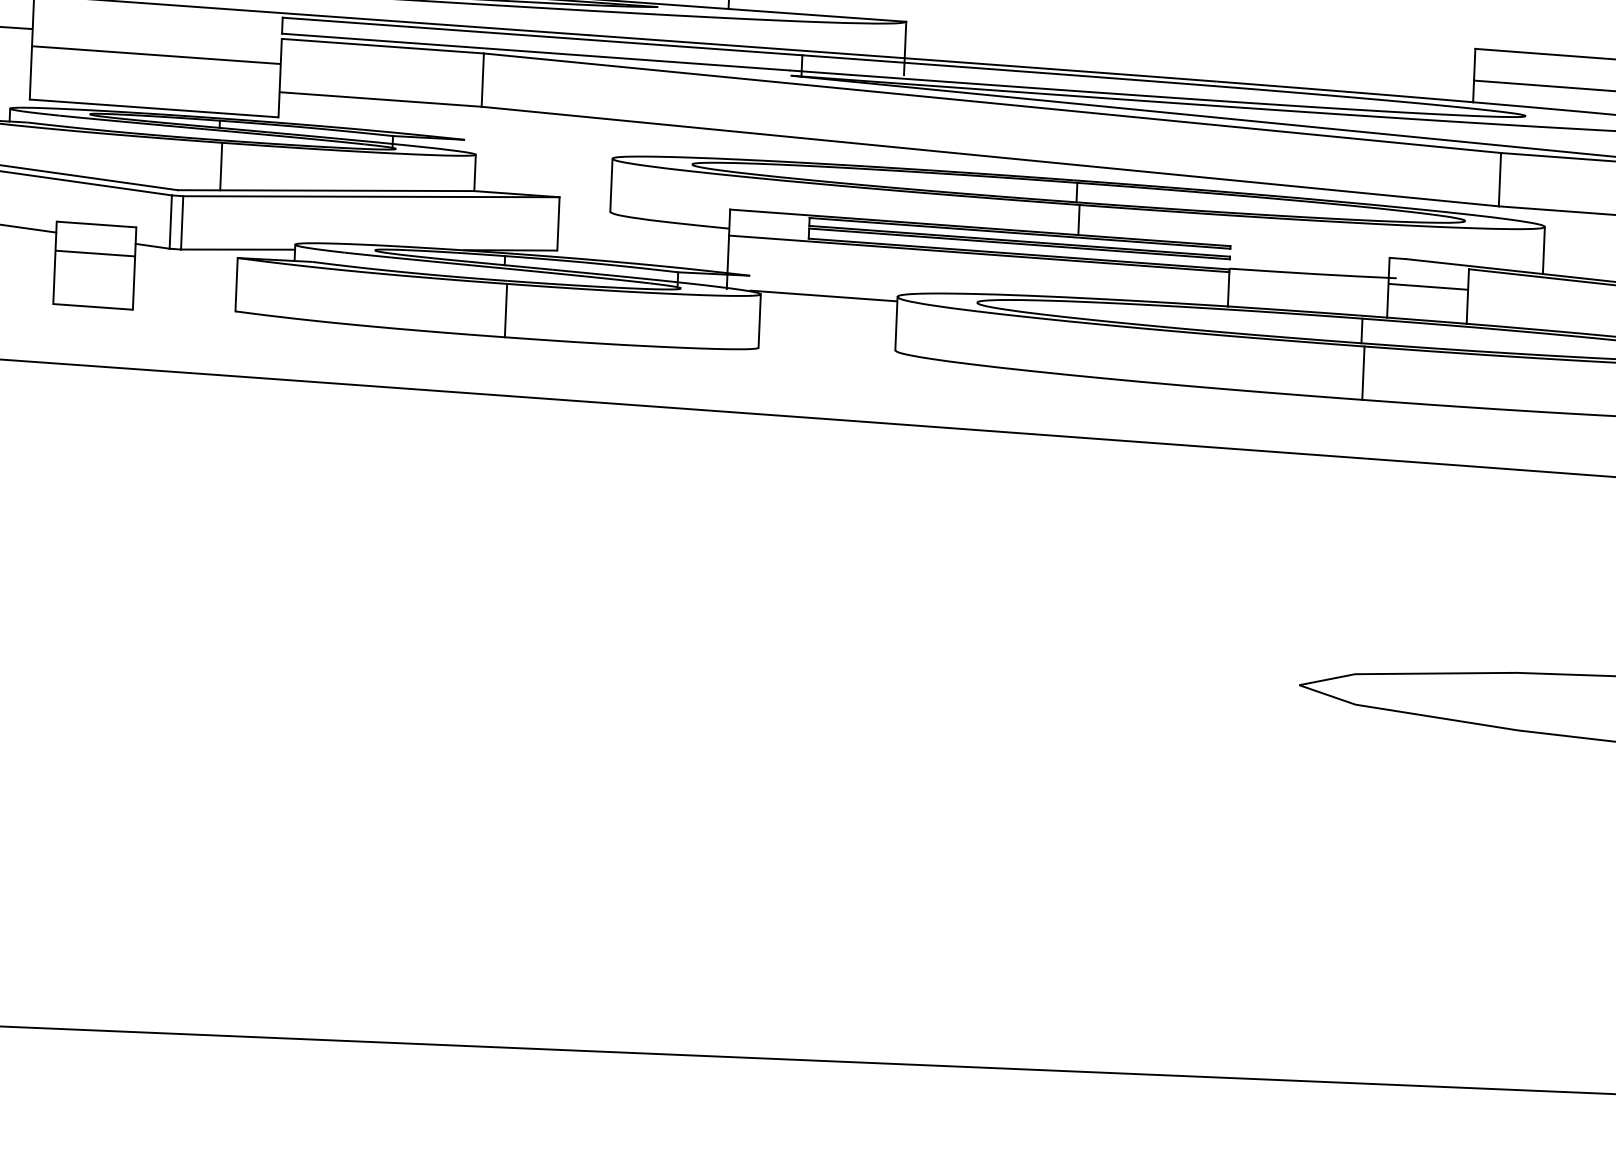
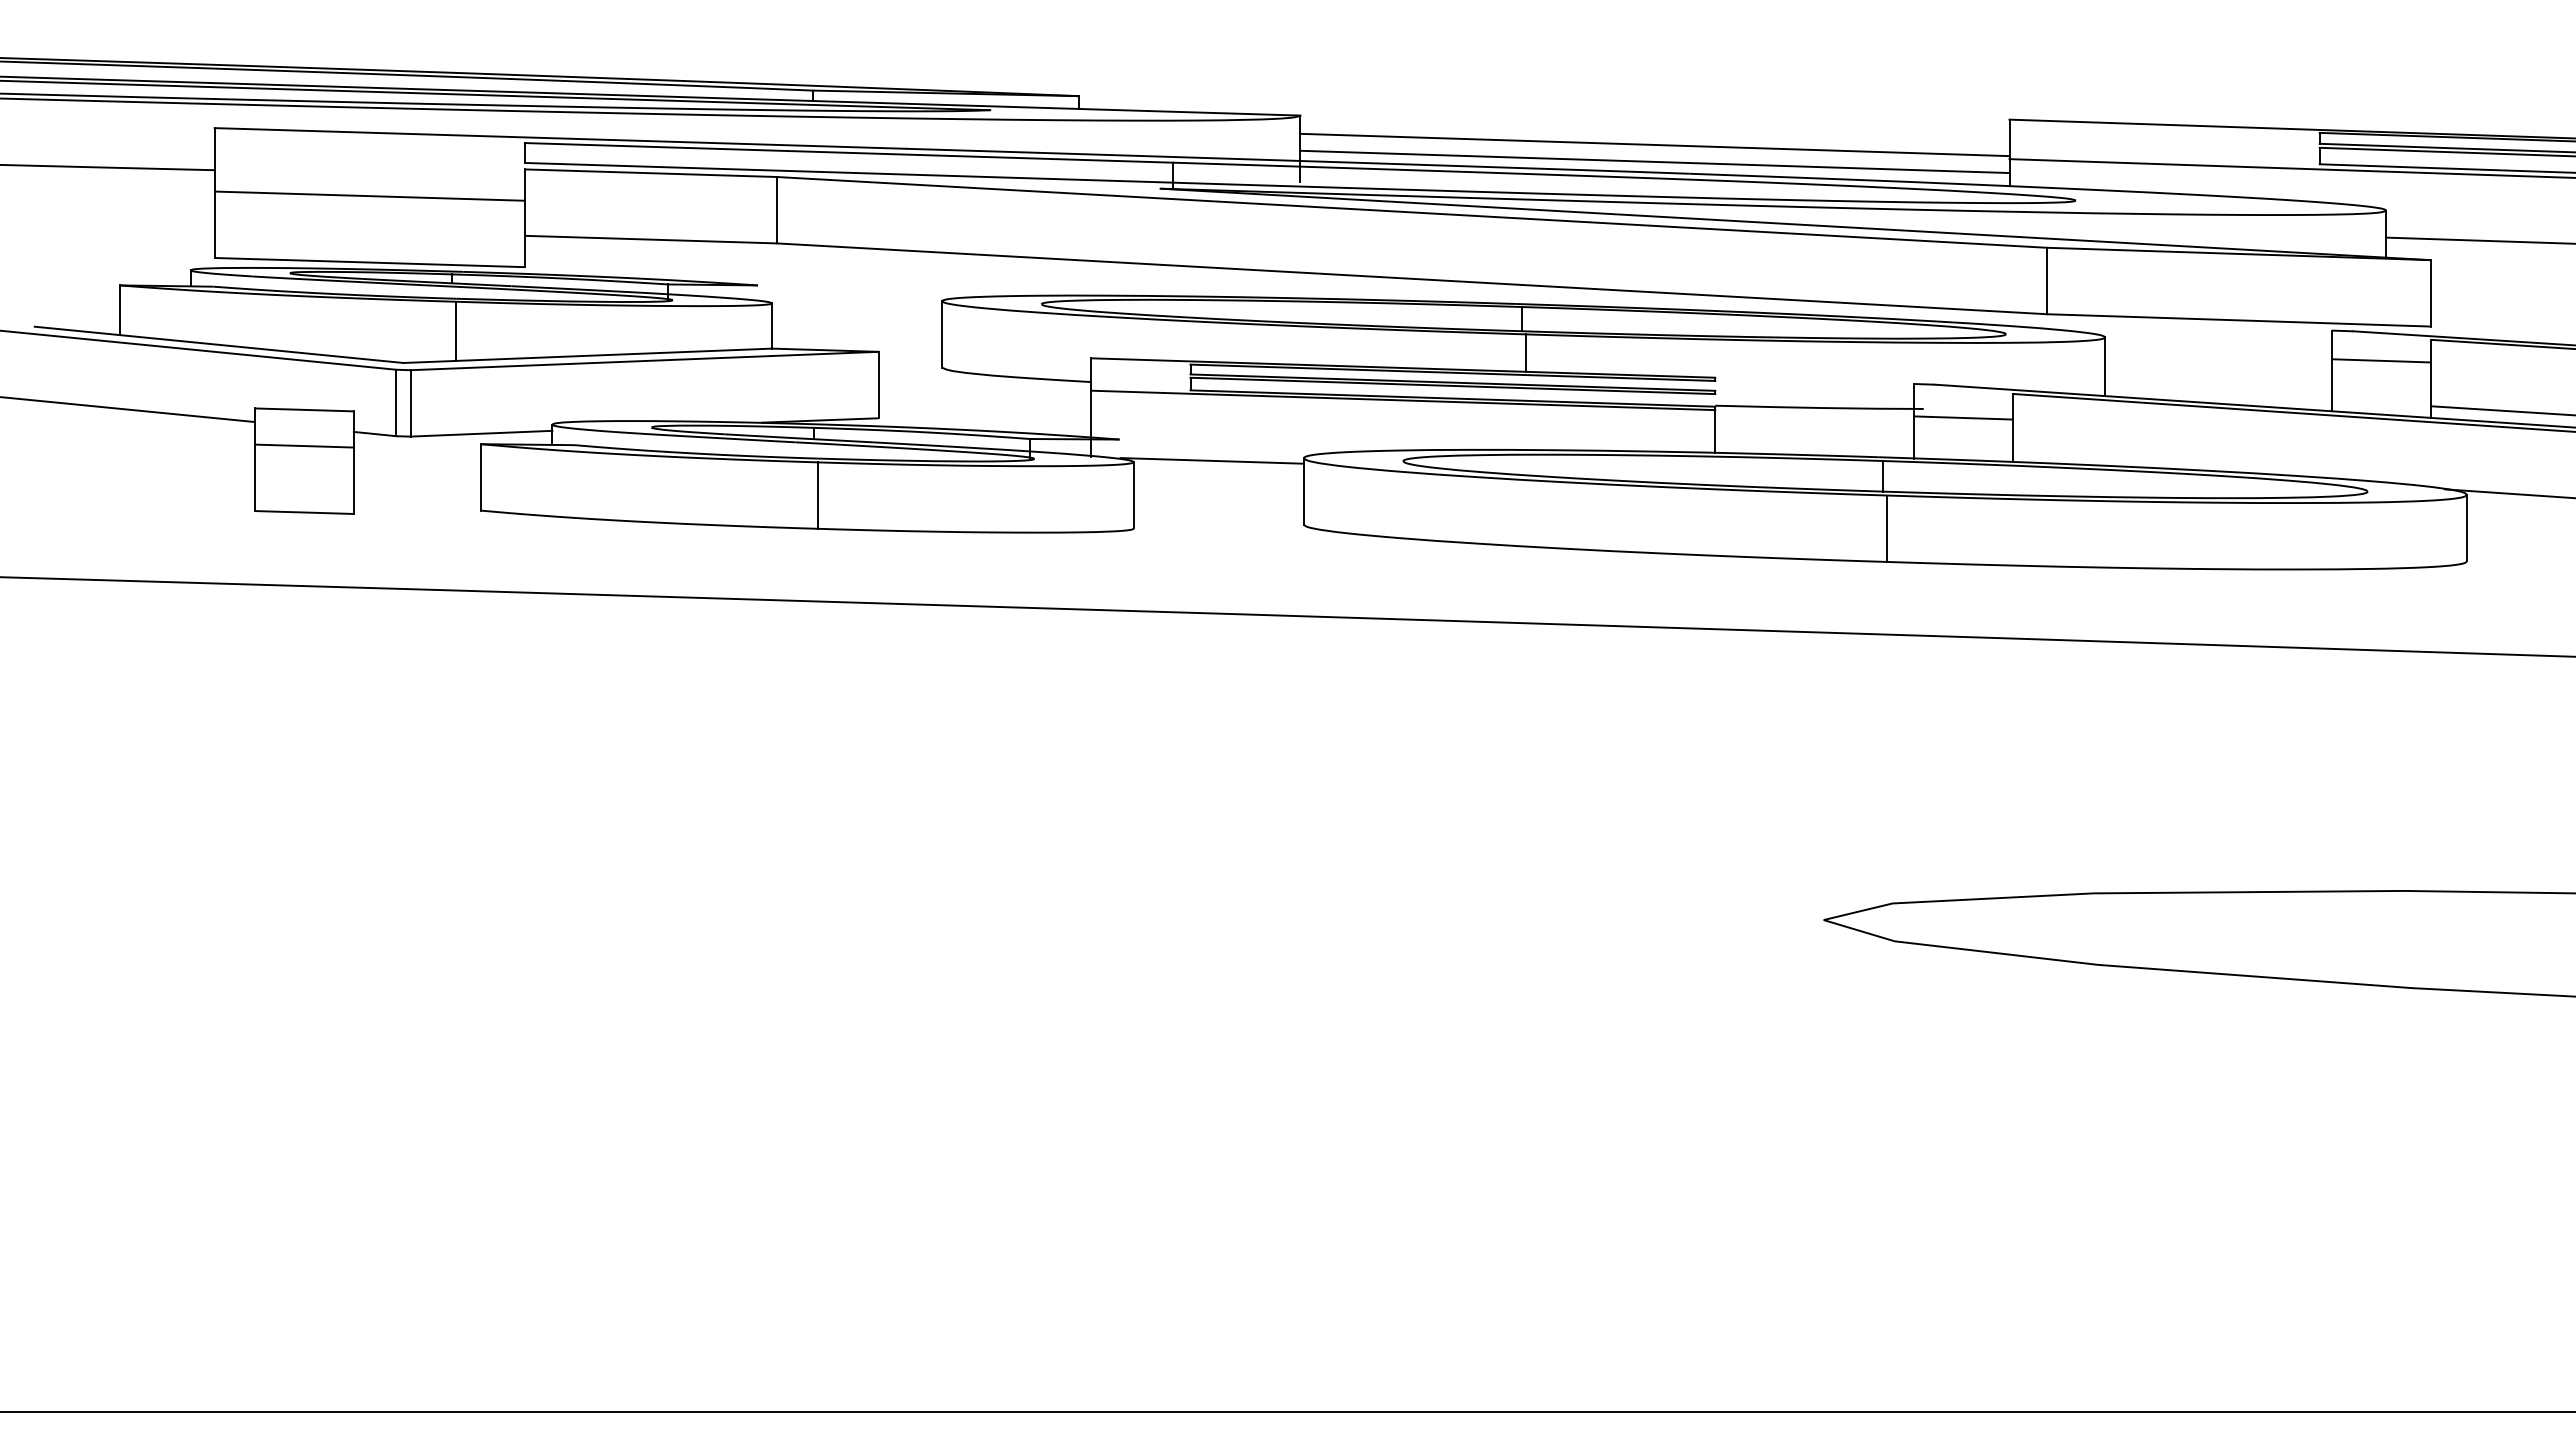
line: (1189, 56) -> (1654, 144), added
line: (1188, 70) -> (1654, 161), added

